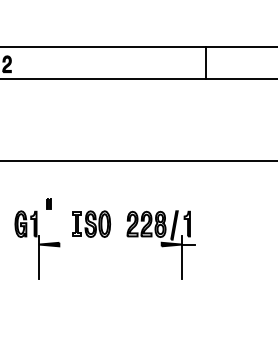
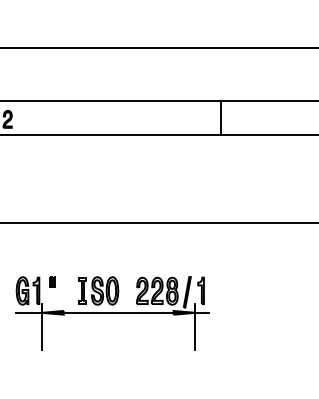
part: (48, 203) -> (52, 281), moved
line: (26, 244) -> (28, 312), added
line: (110, 244) -> (118, 312), added

